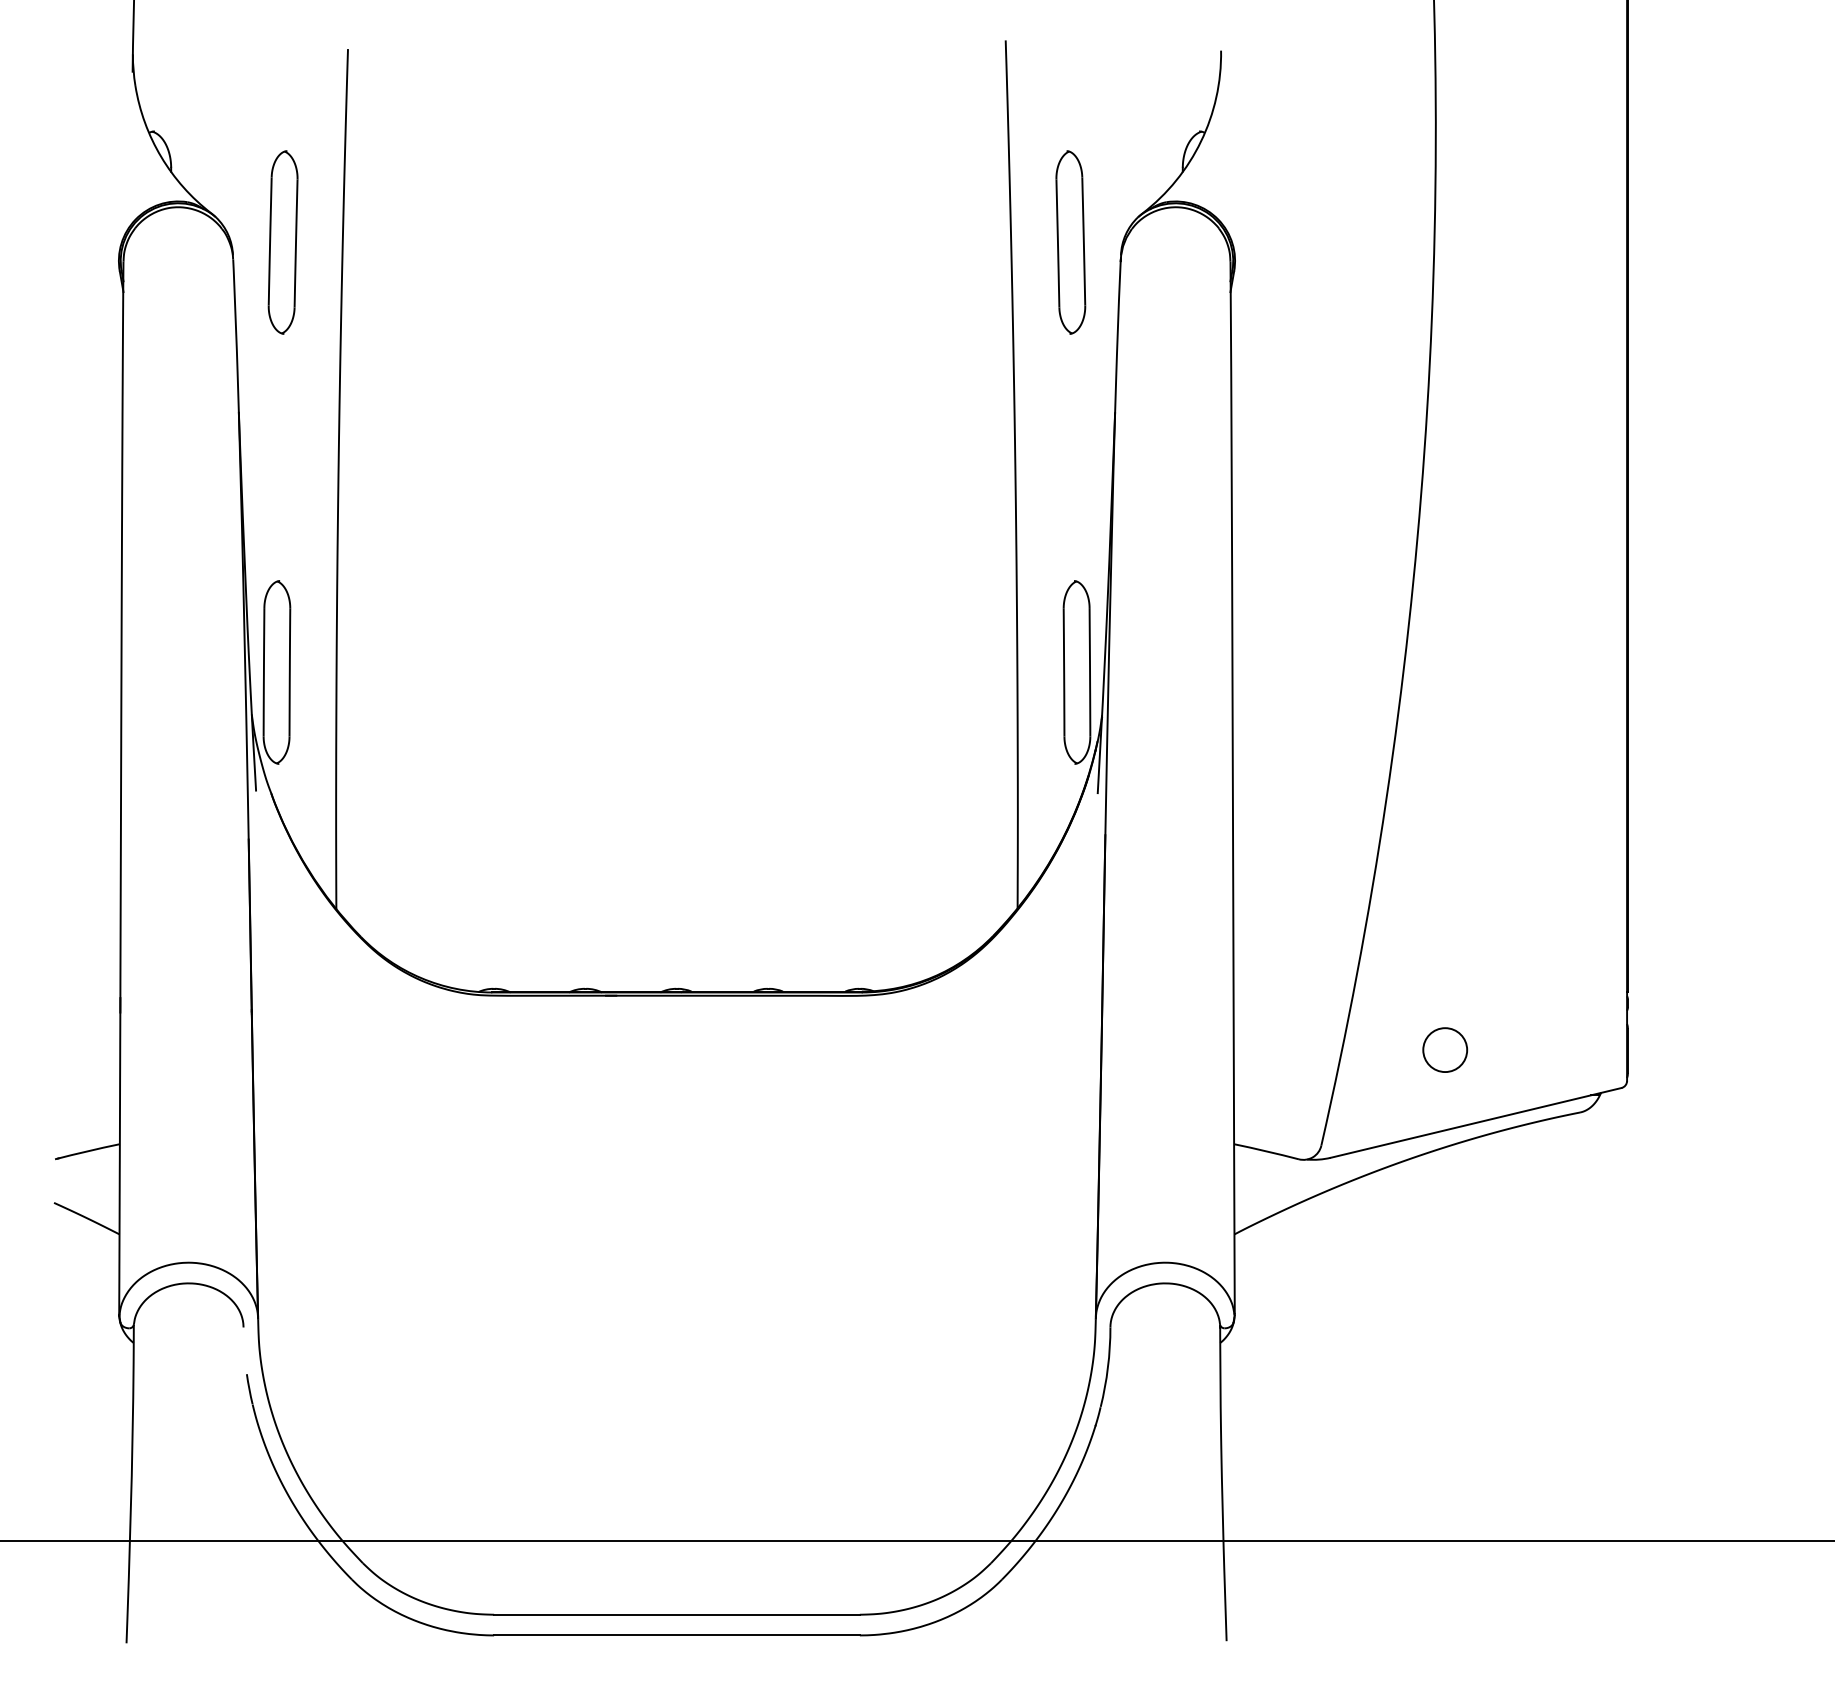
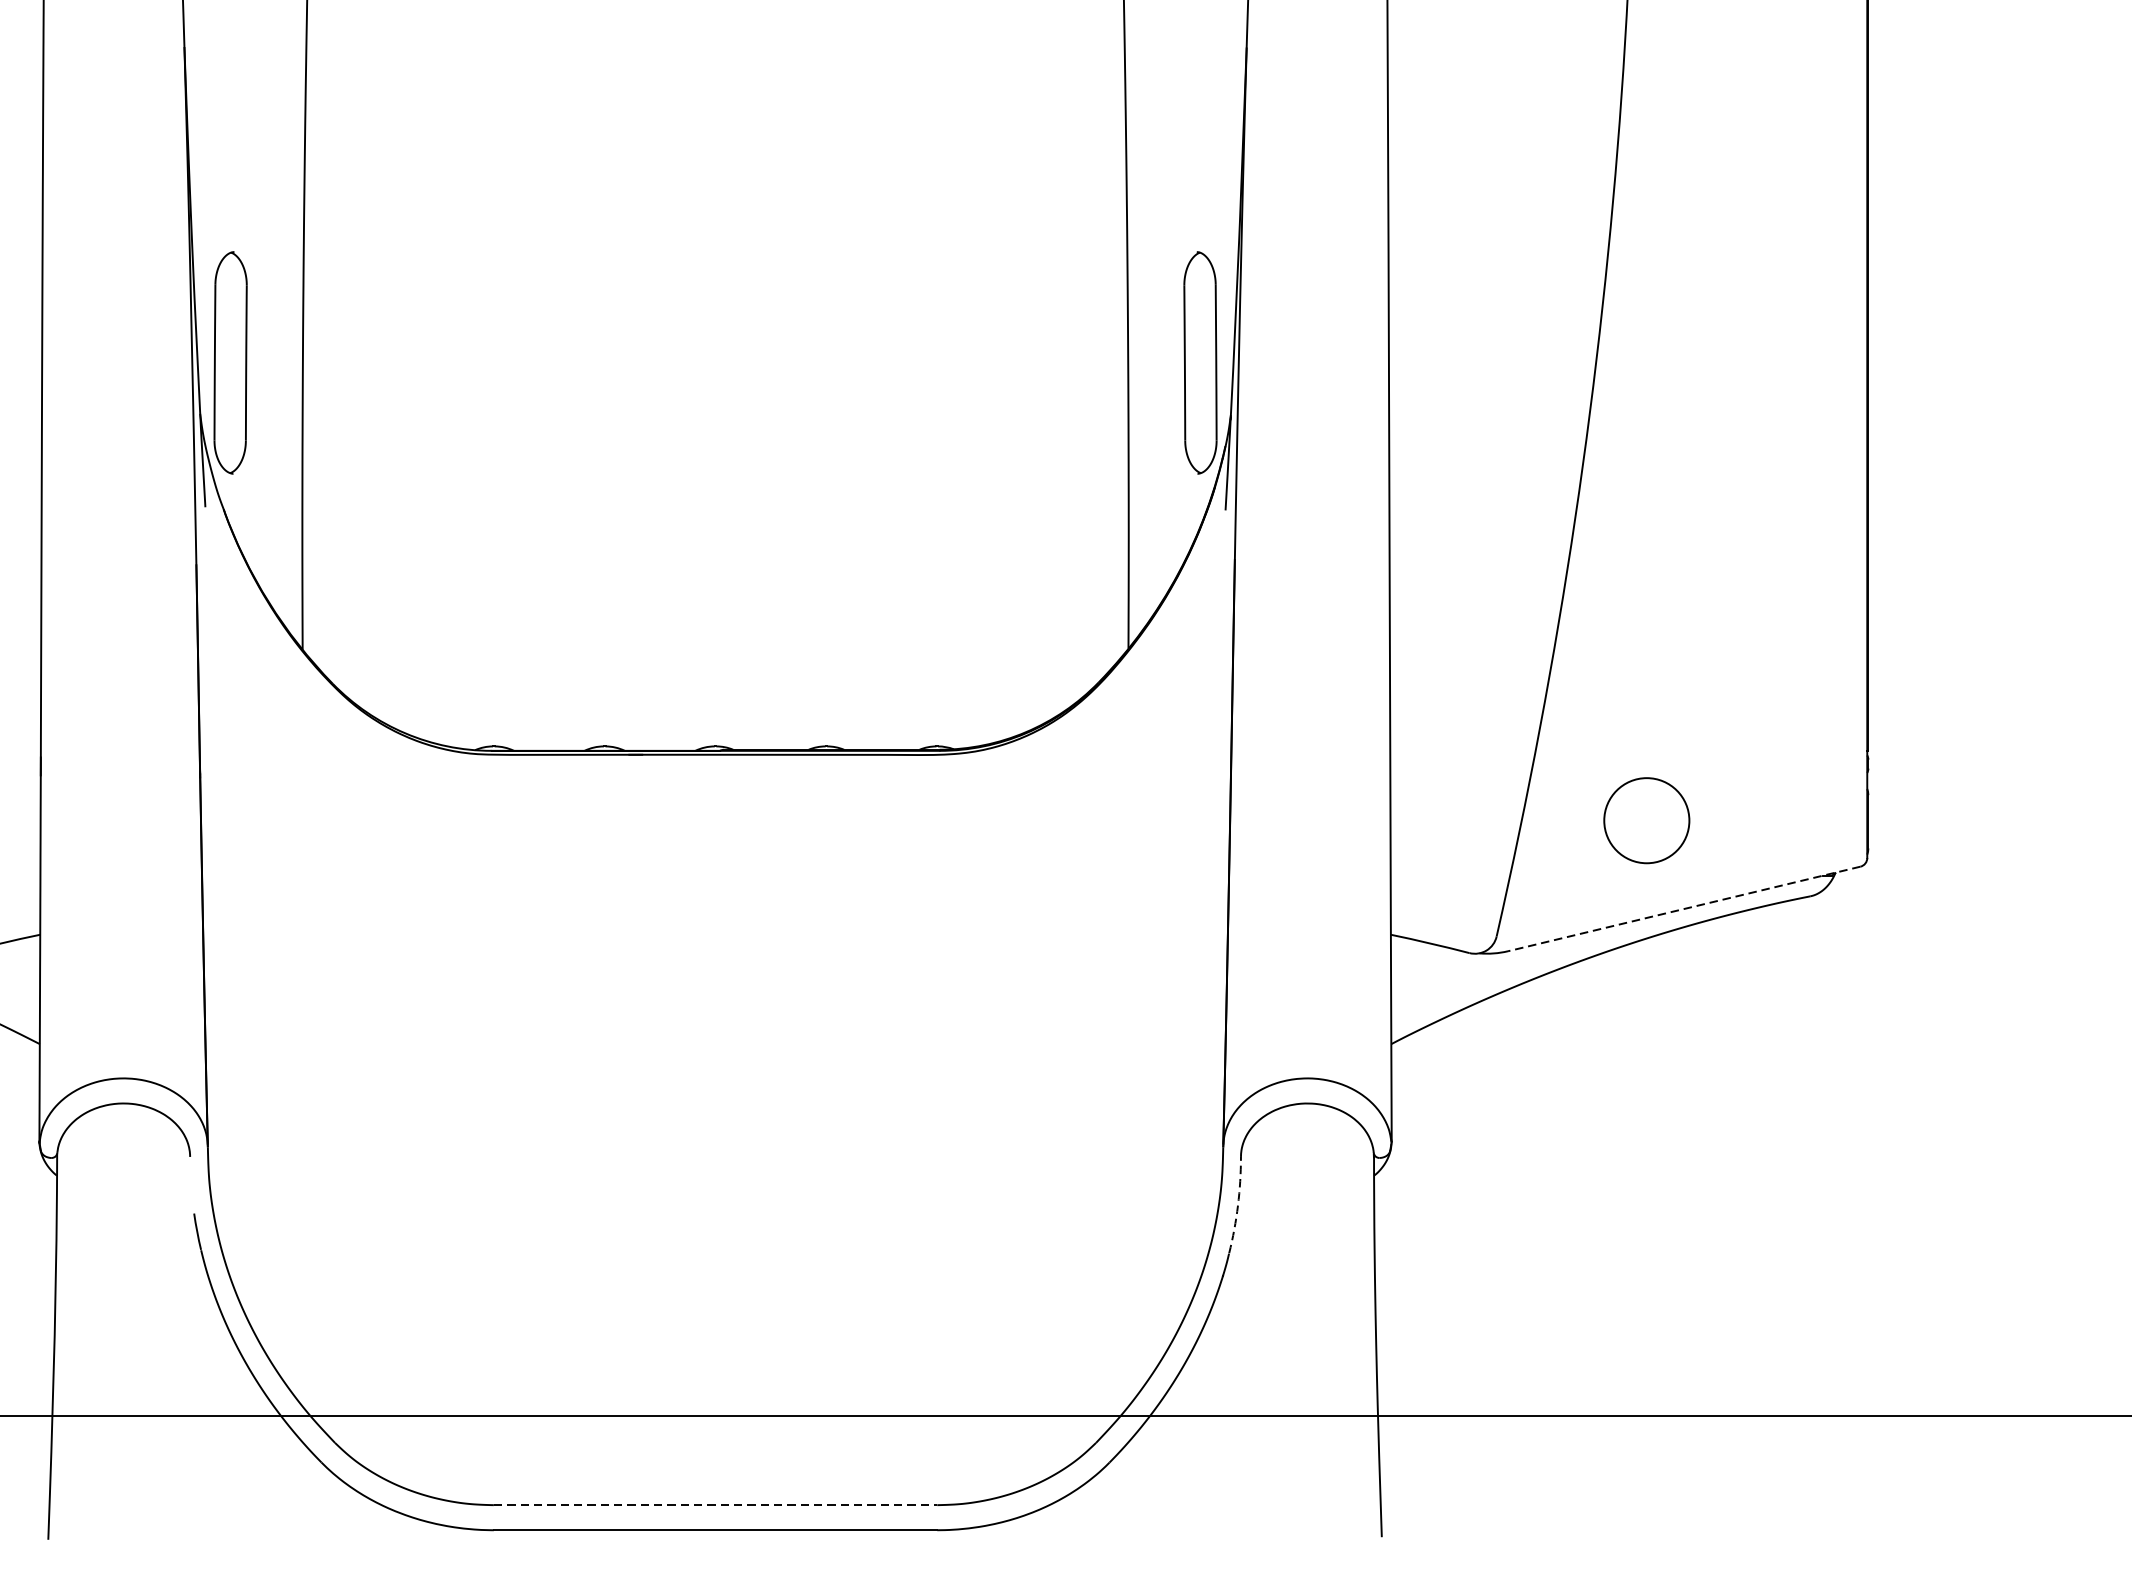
circle: (1445, 1050) -> (1647, 821), size x1.6
line: (1475, 1123) -> (1683, 909), solid -> dashed
arc: (1107, 1367) -> (1237, 1205), solid -> dashed
line: (676, 1614) -> (714, 1504), solid -> dashed

